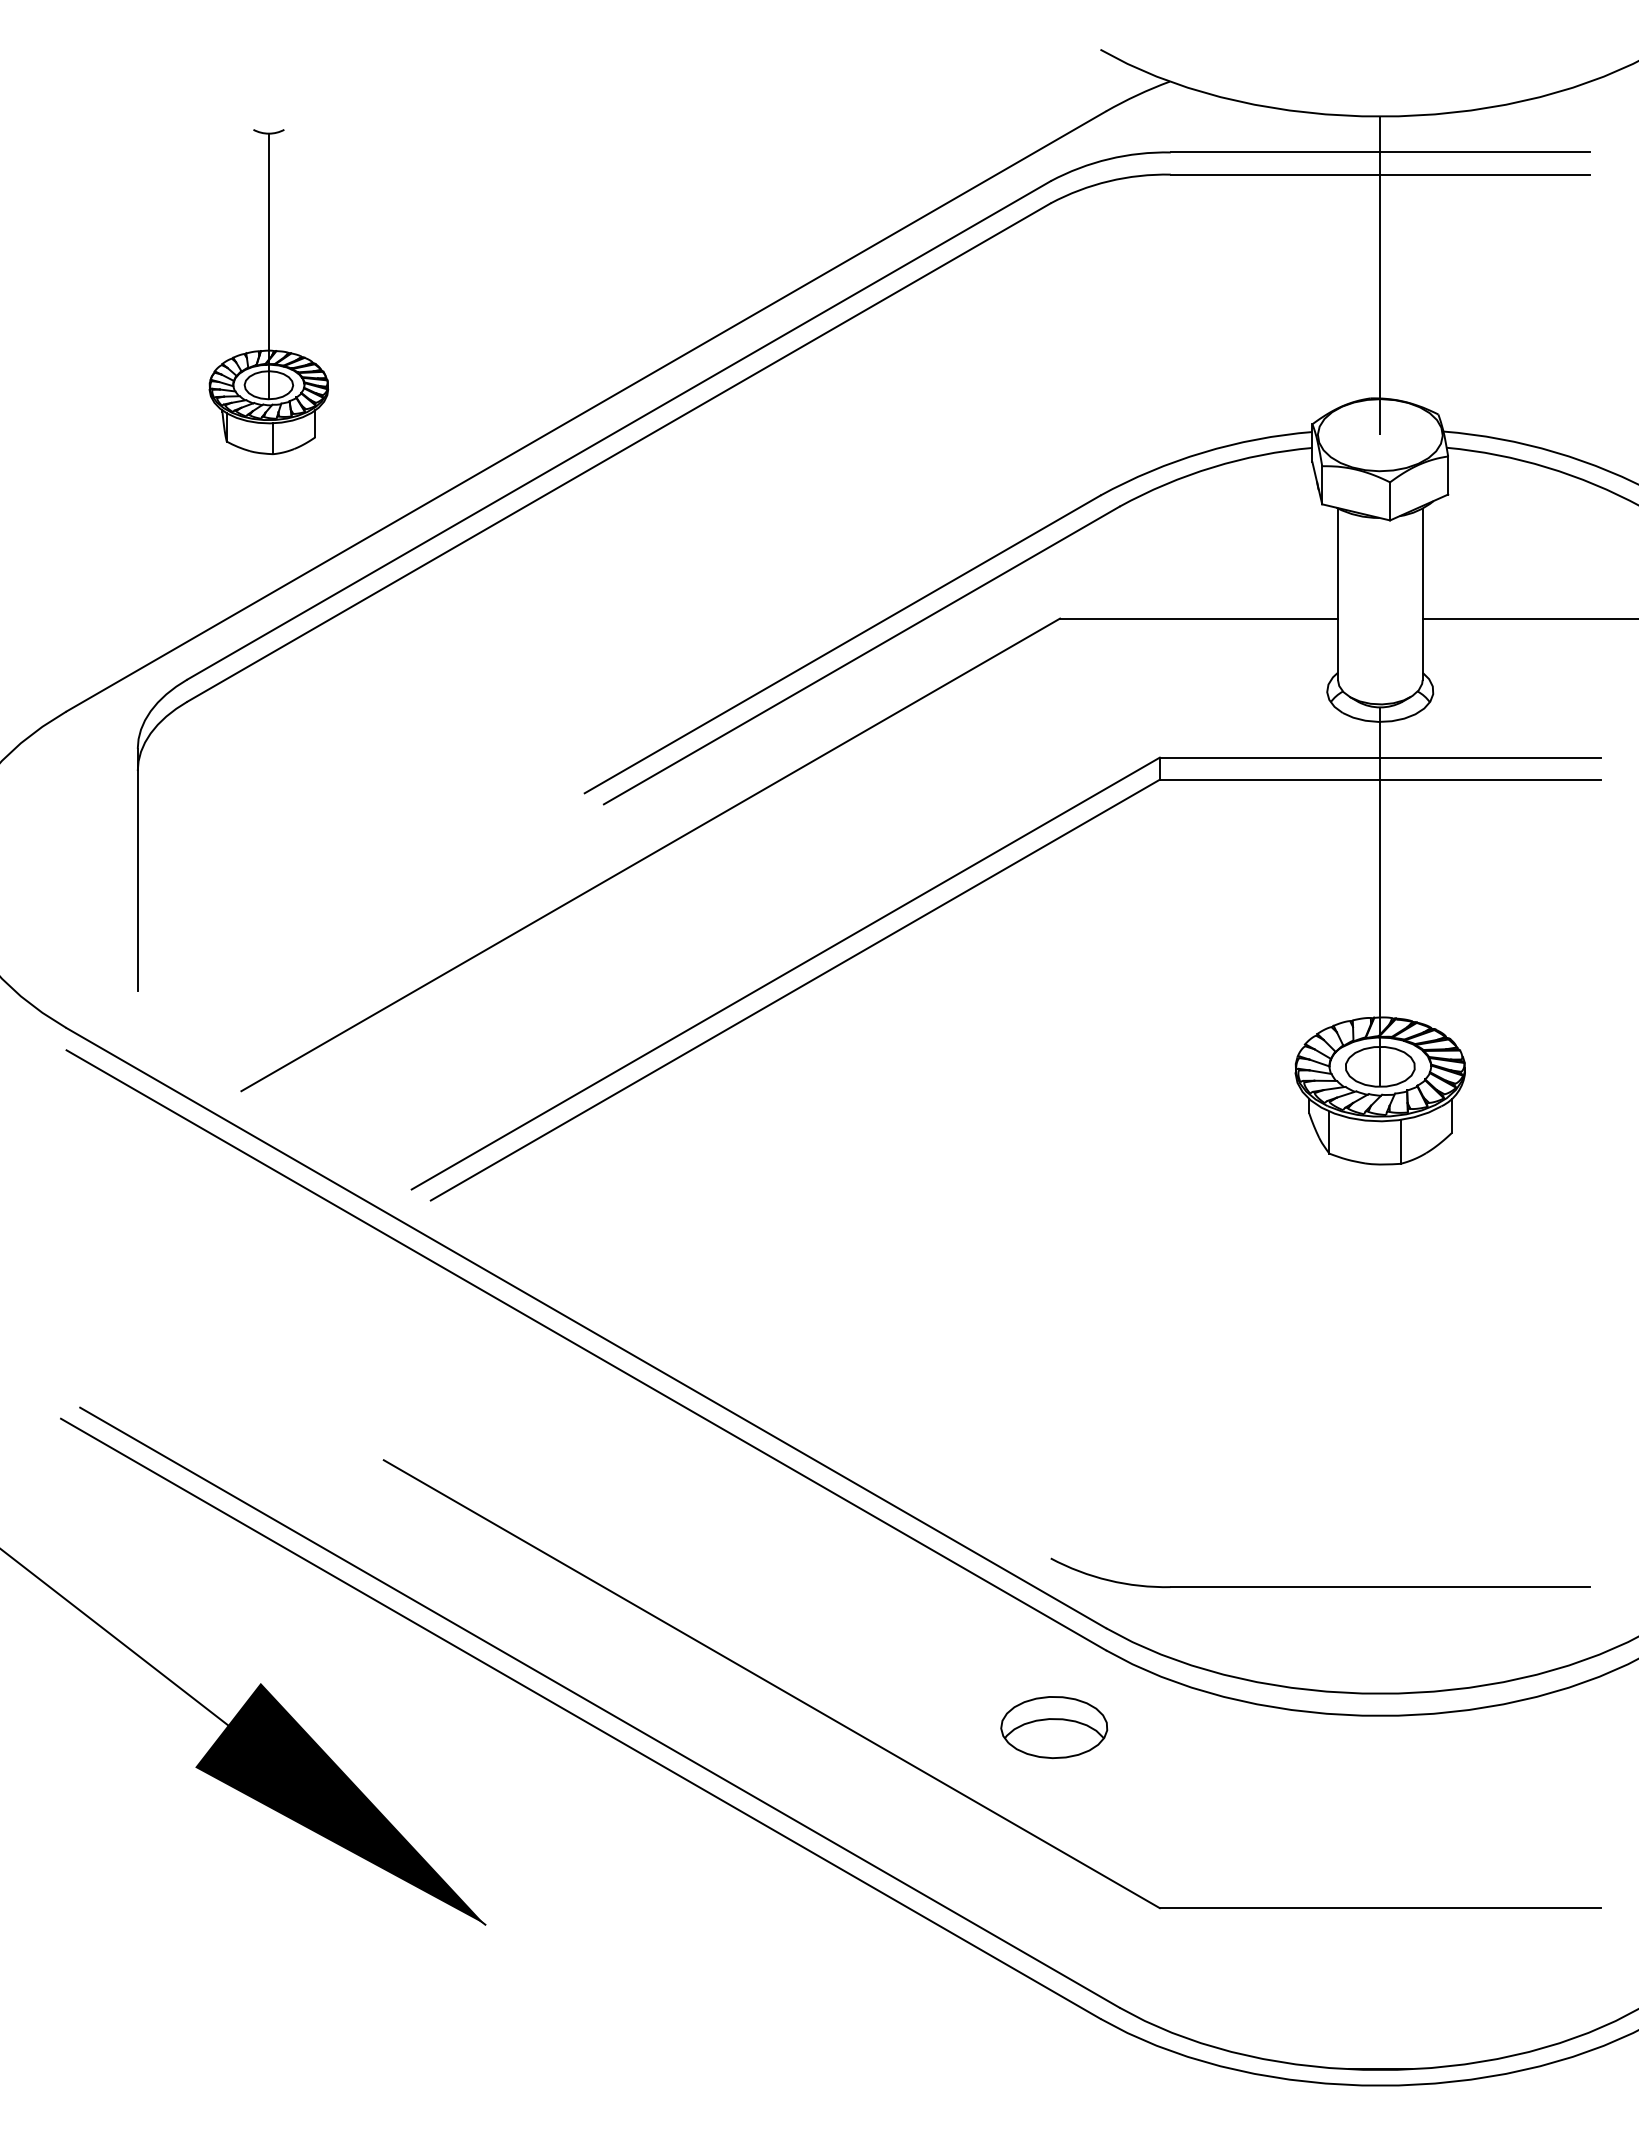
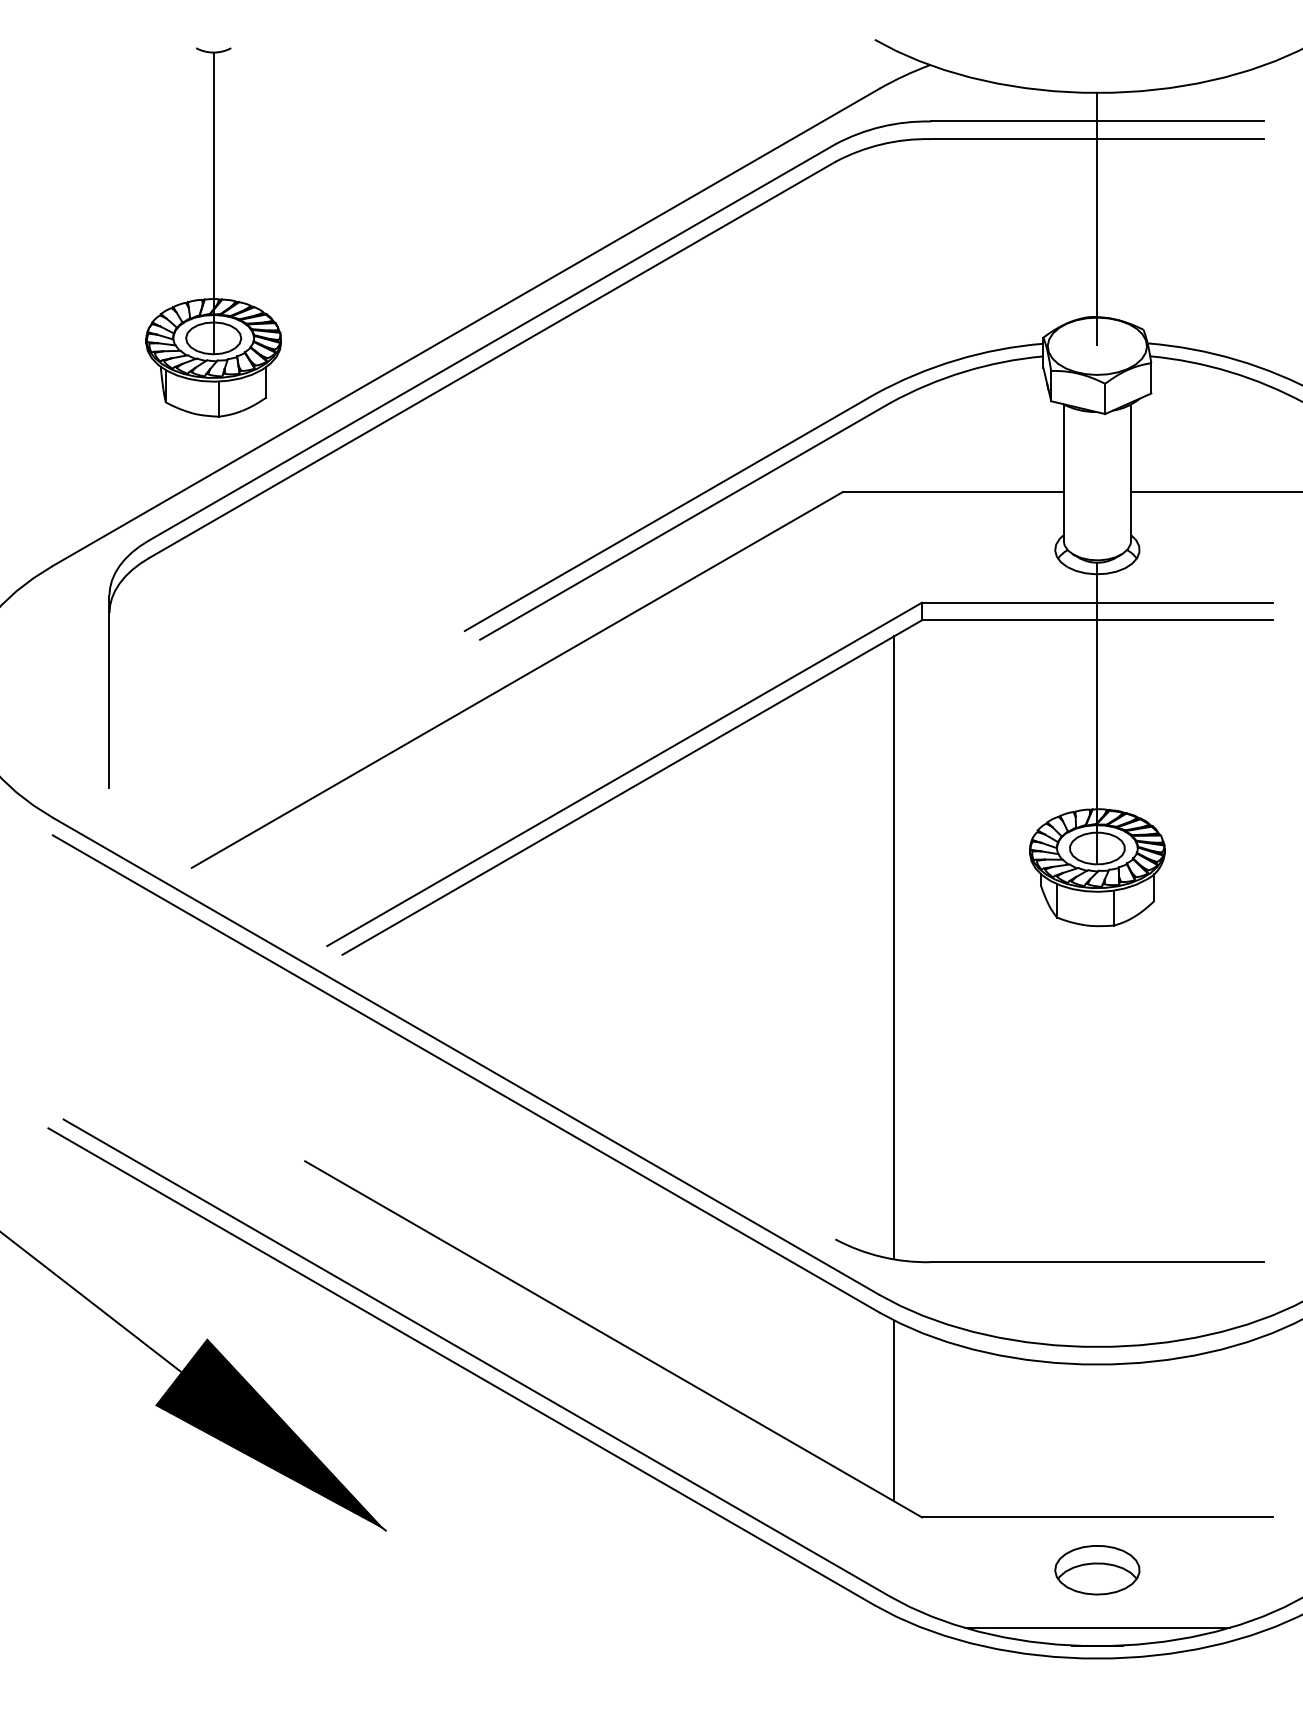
part: (268, 291) -> (213, 232), size x1.43
line: (1124, 1191) -> (894, 947), added
part: (1054, 1727) -> (1097, 1570), moved
line: (1124, 1773) -> (894, 1410), added
line: (1380, 2047) -> (1097, 1628), added

